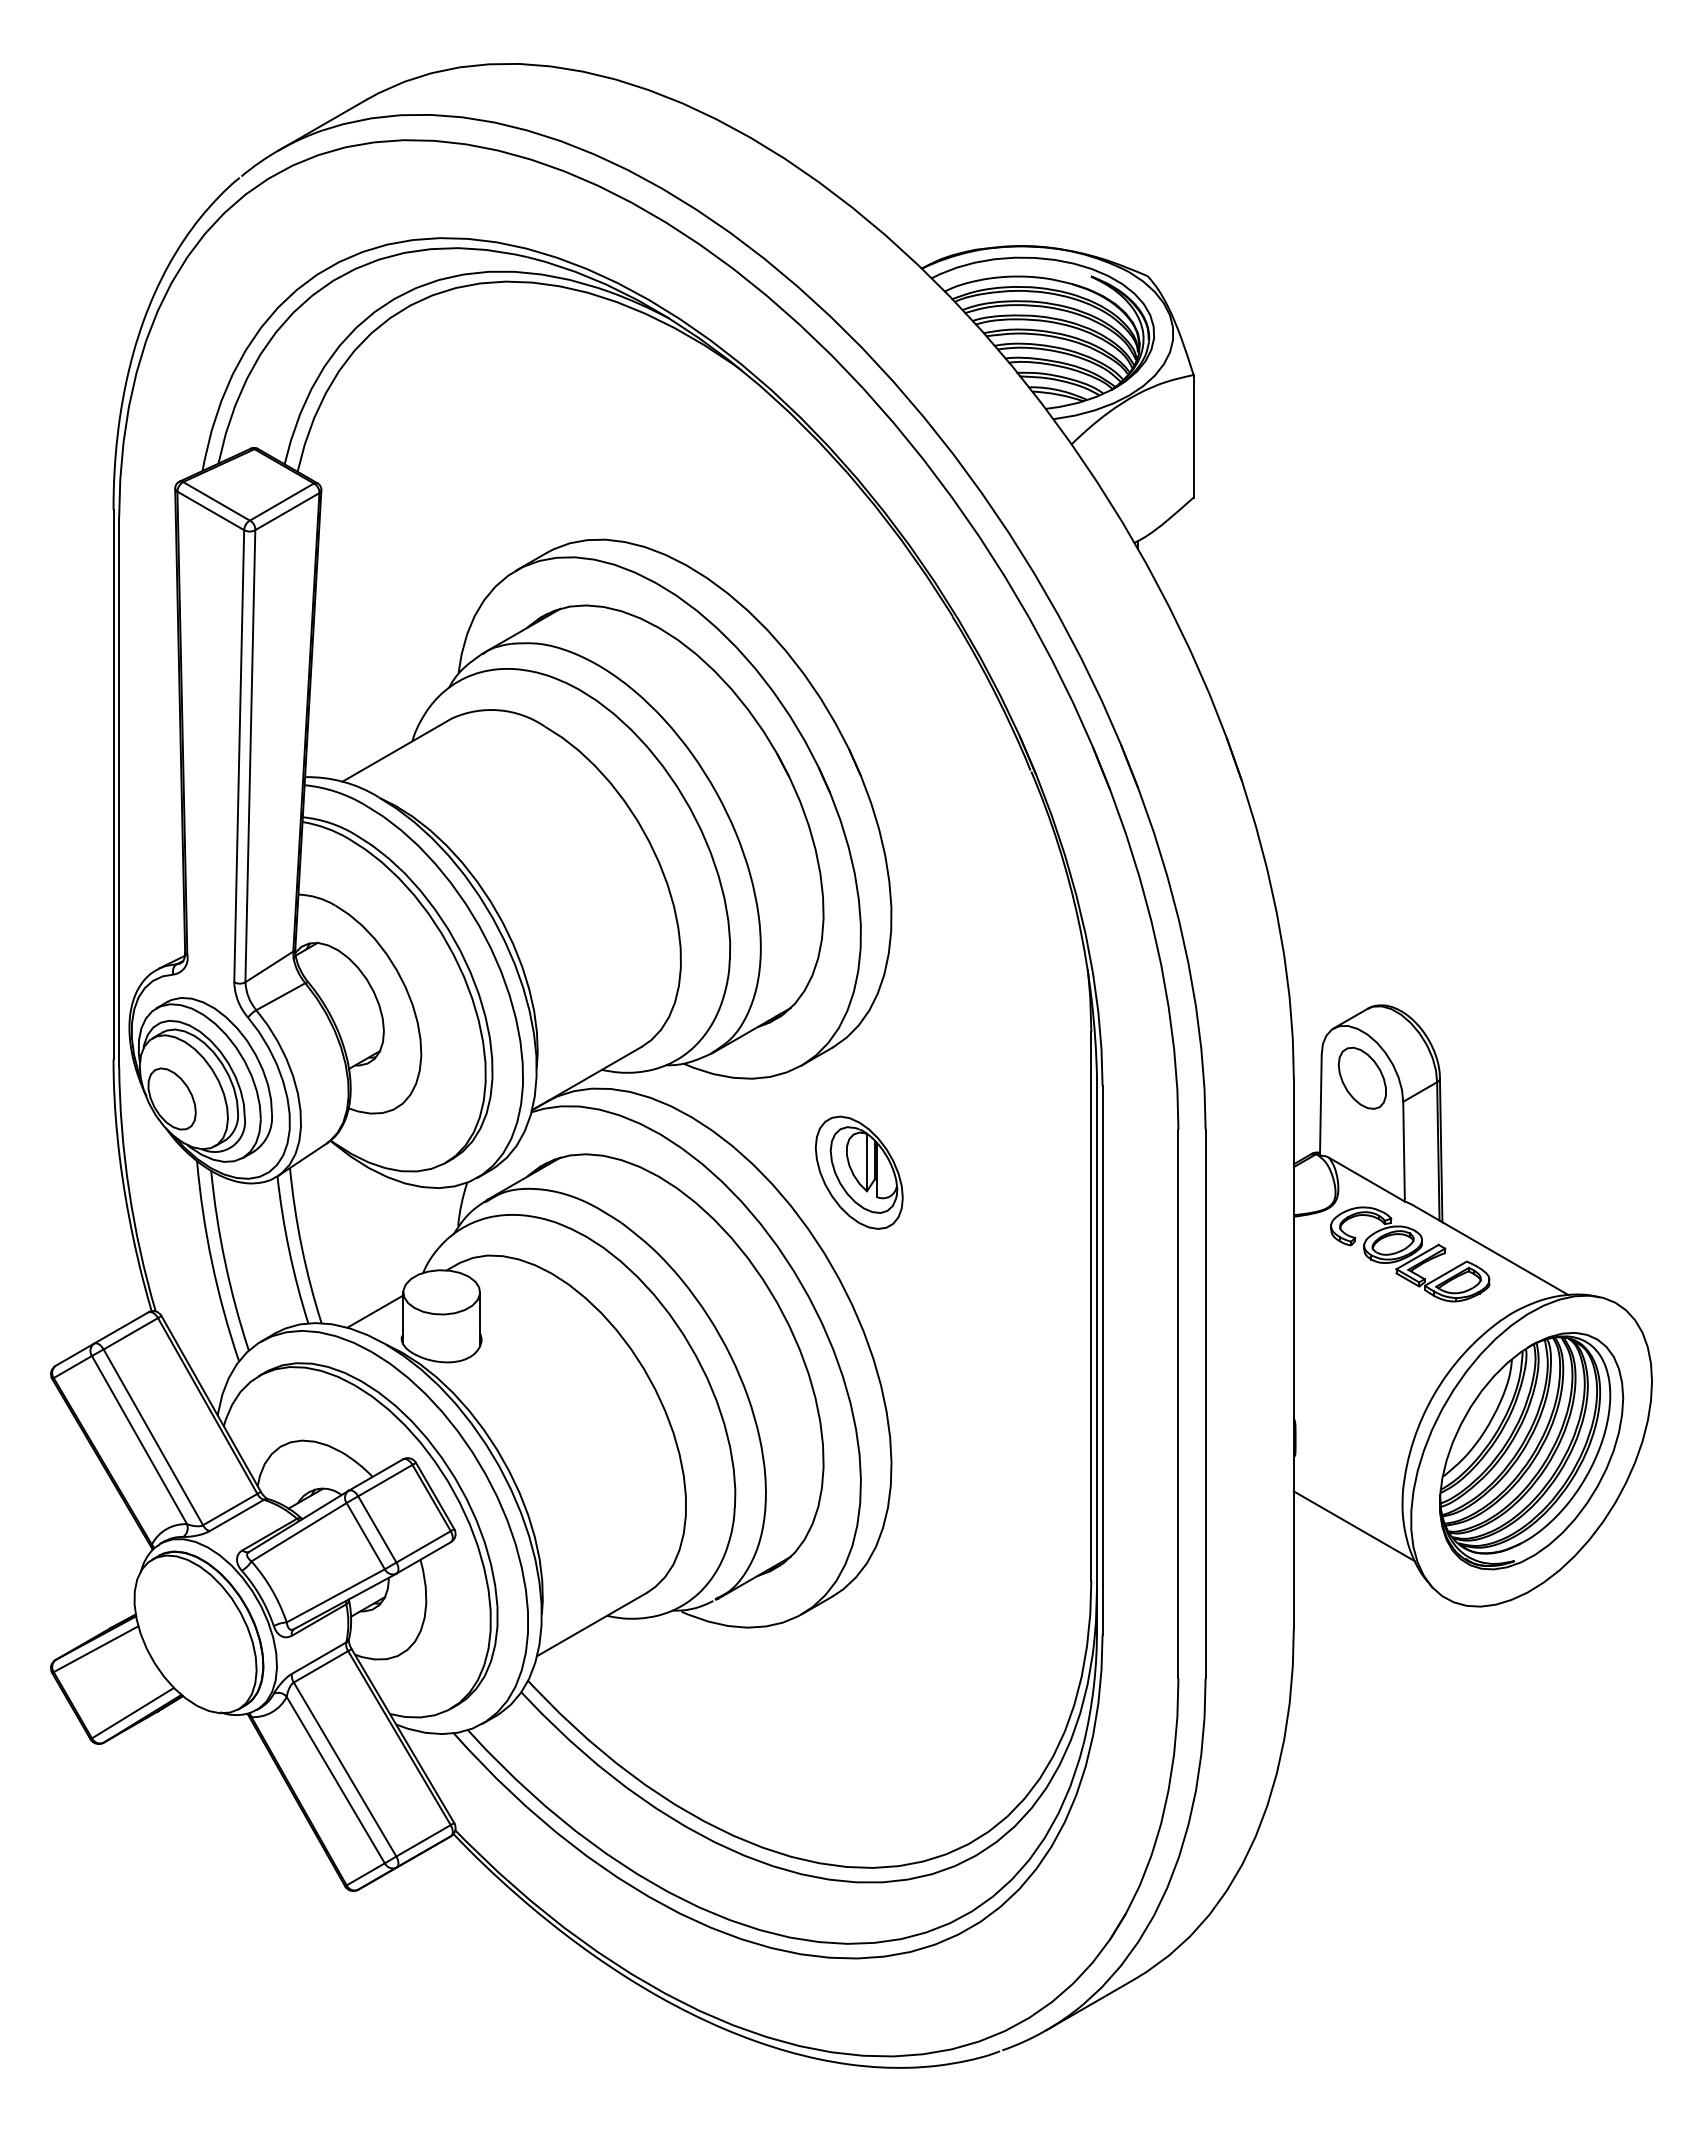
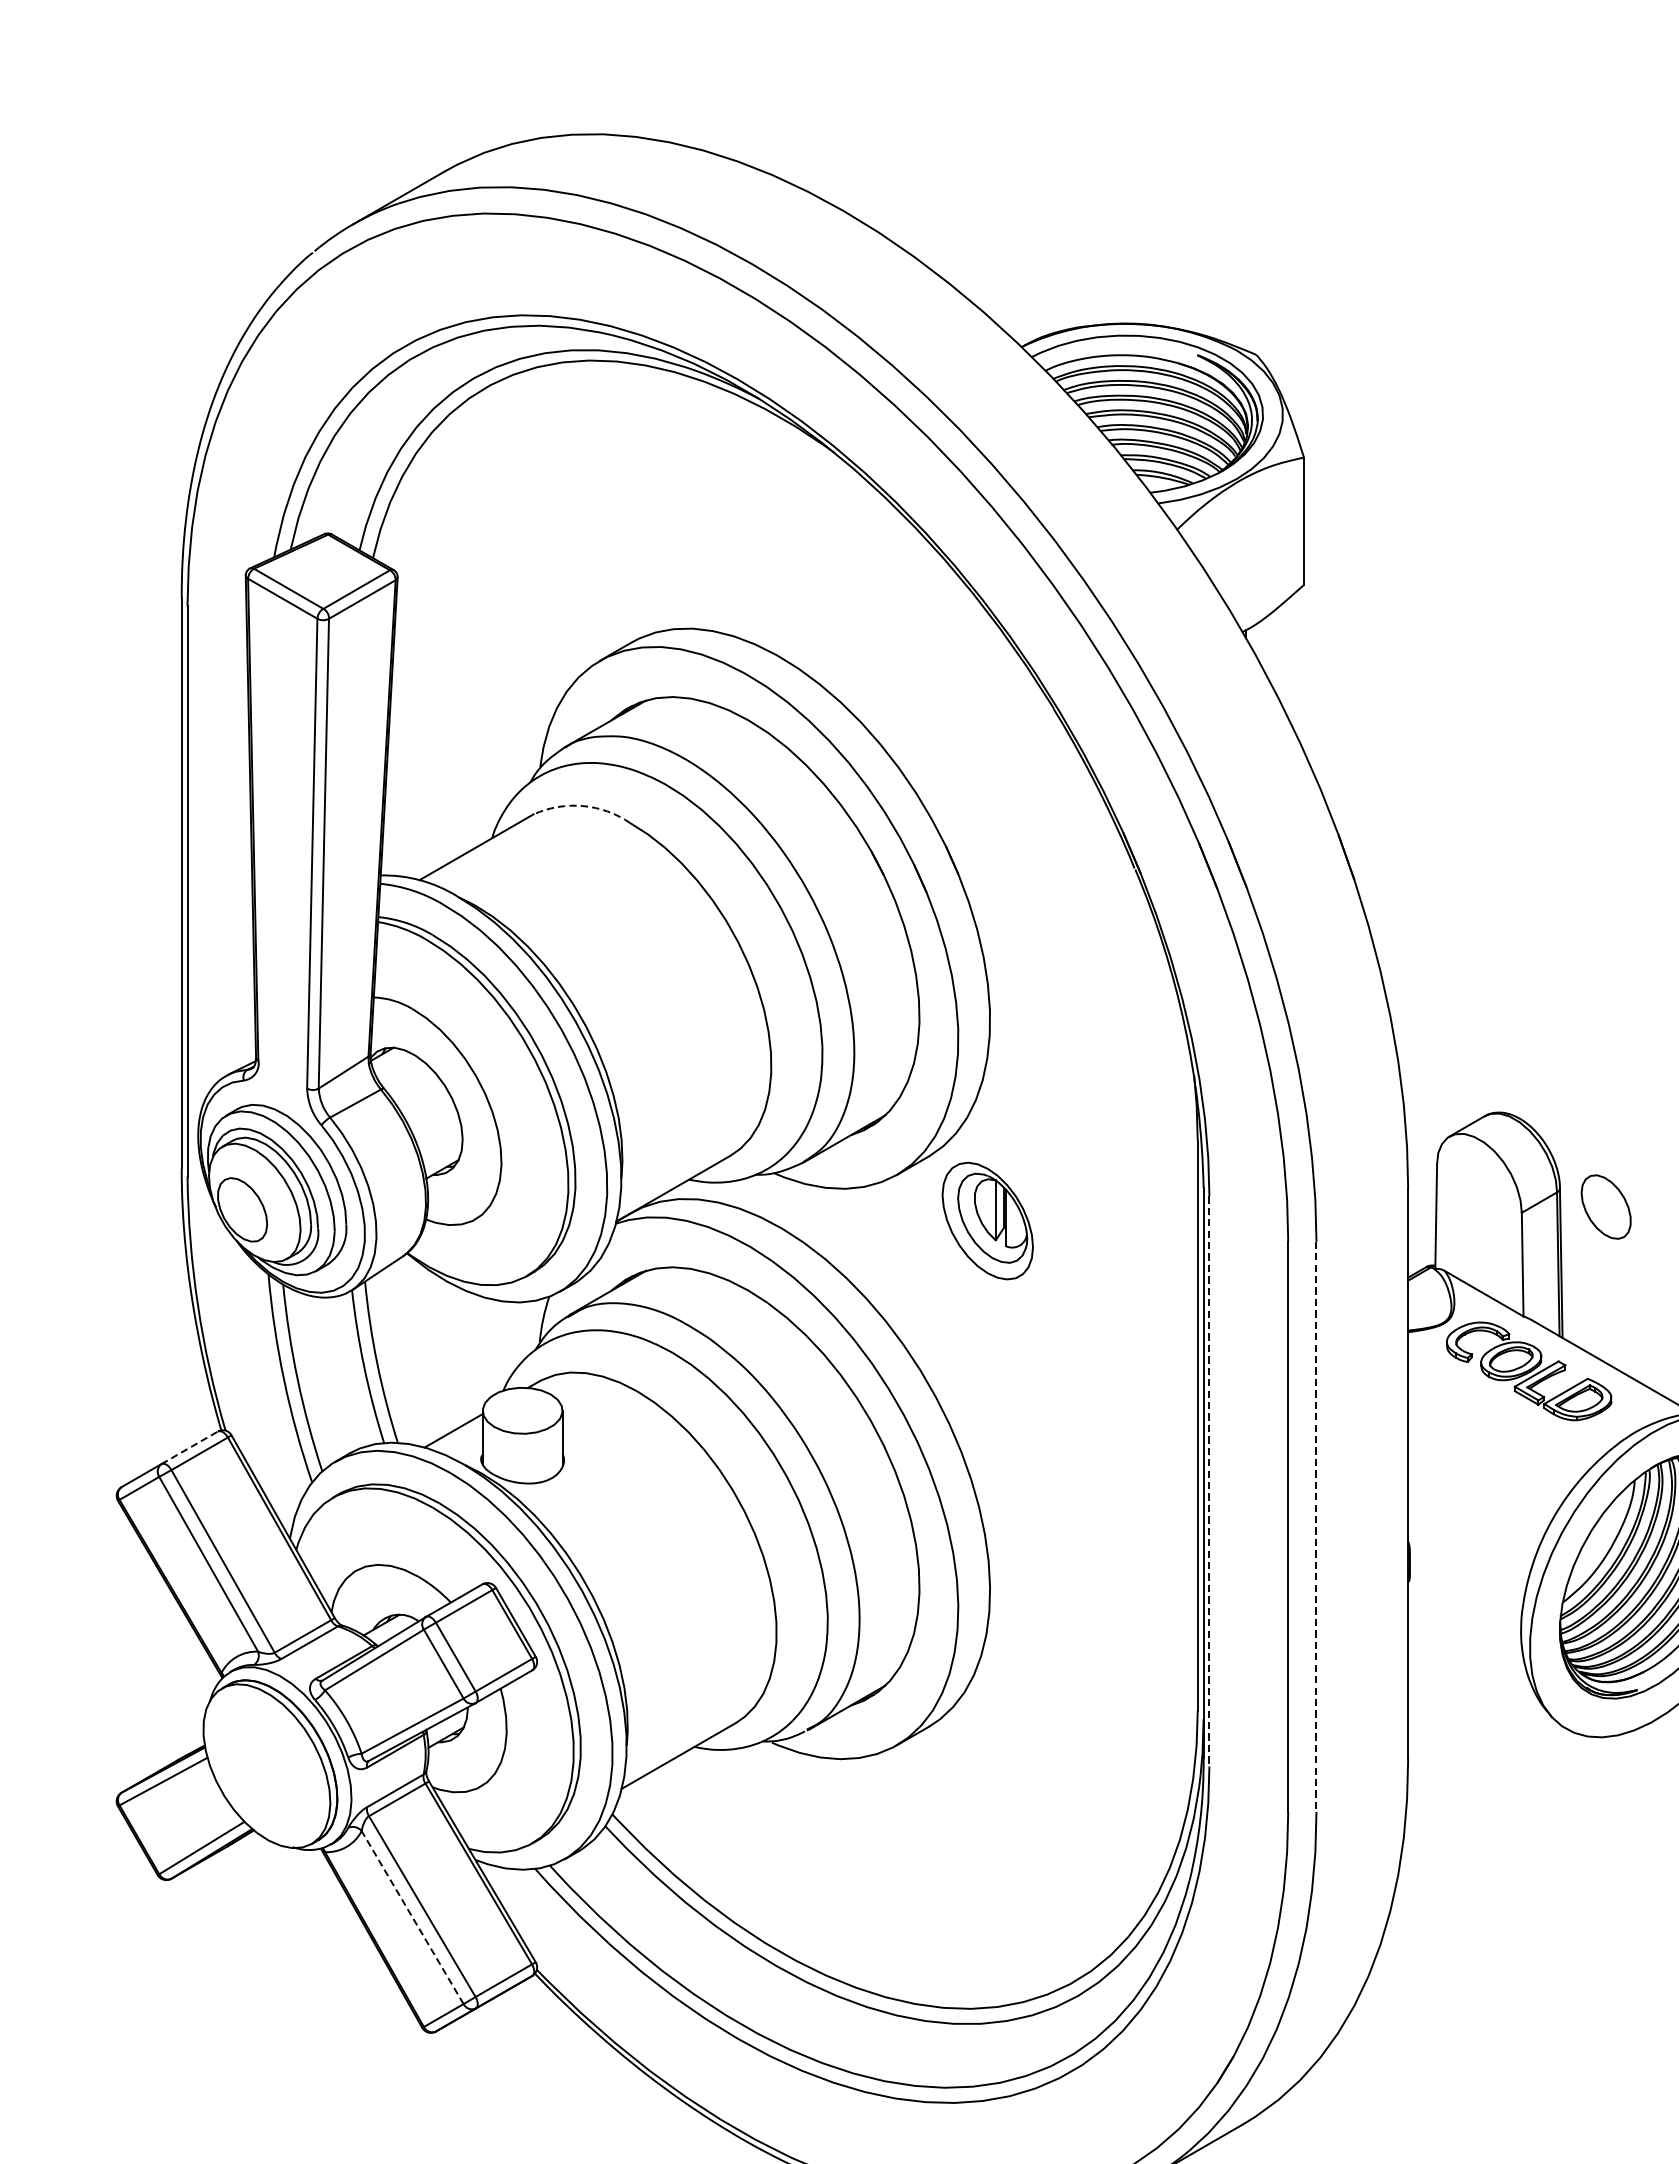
arc: (499, 710) -> (582, 806), solid -> dashed
part: (1361, 1077) -> (1605, 1206), moved
part: (858, 1172) -> (986, 1220), moved
line: (121, 1327) -> (189, 1447), solid -> dashed
line: (1102, 1360) -> (1209, 1481), solid -> dashed
line: (1205, 1404) -> (1316, 1527), solid -> dashed
line: (1353, 1526) -> (1470, 1654), removed
line: (335, 1780) -> (412, 1918), solid -> dashed

